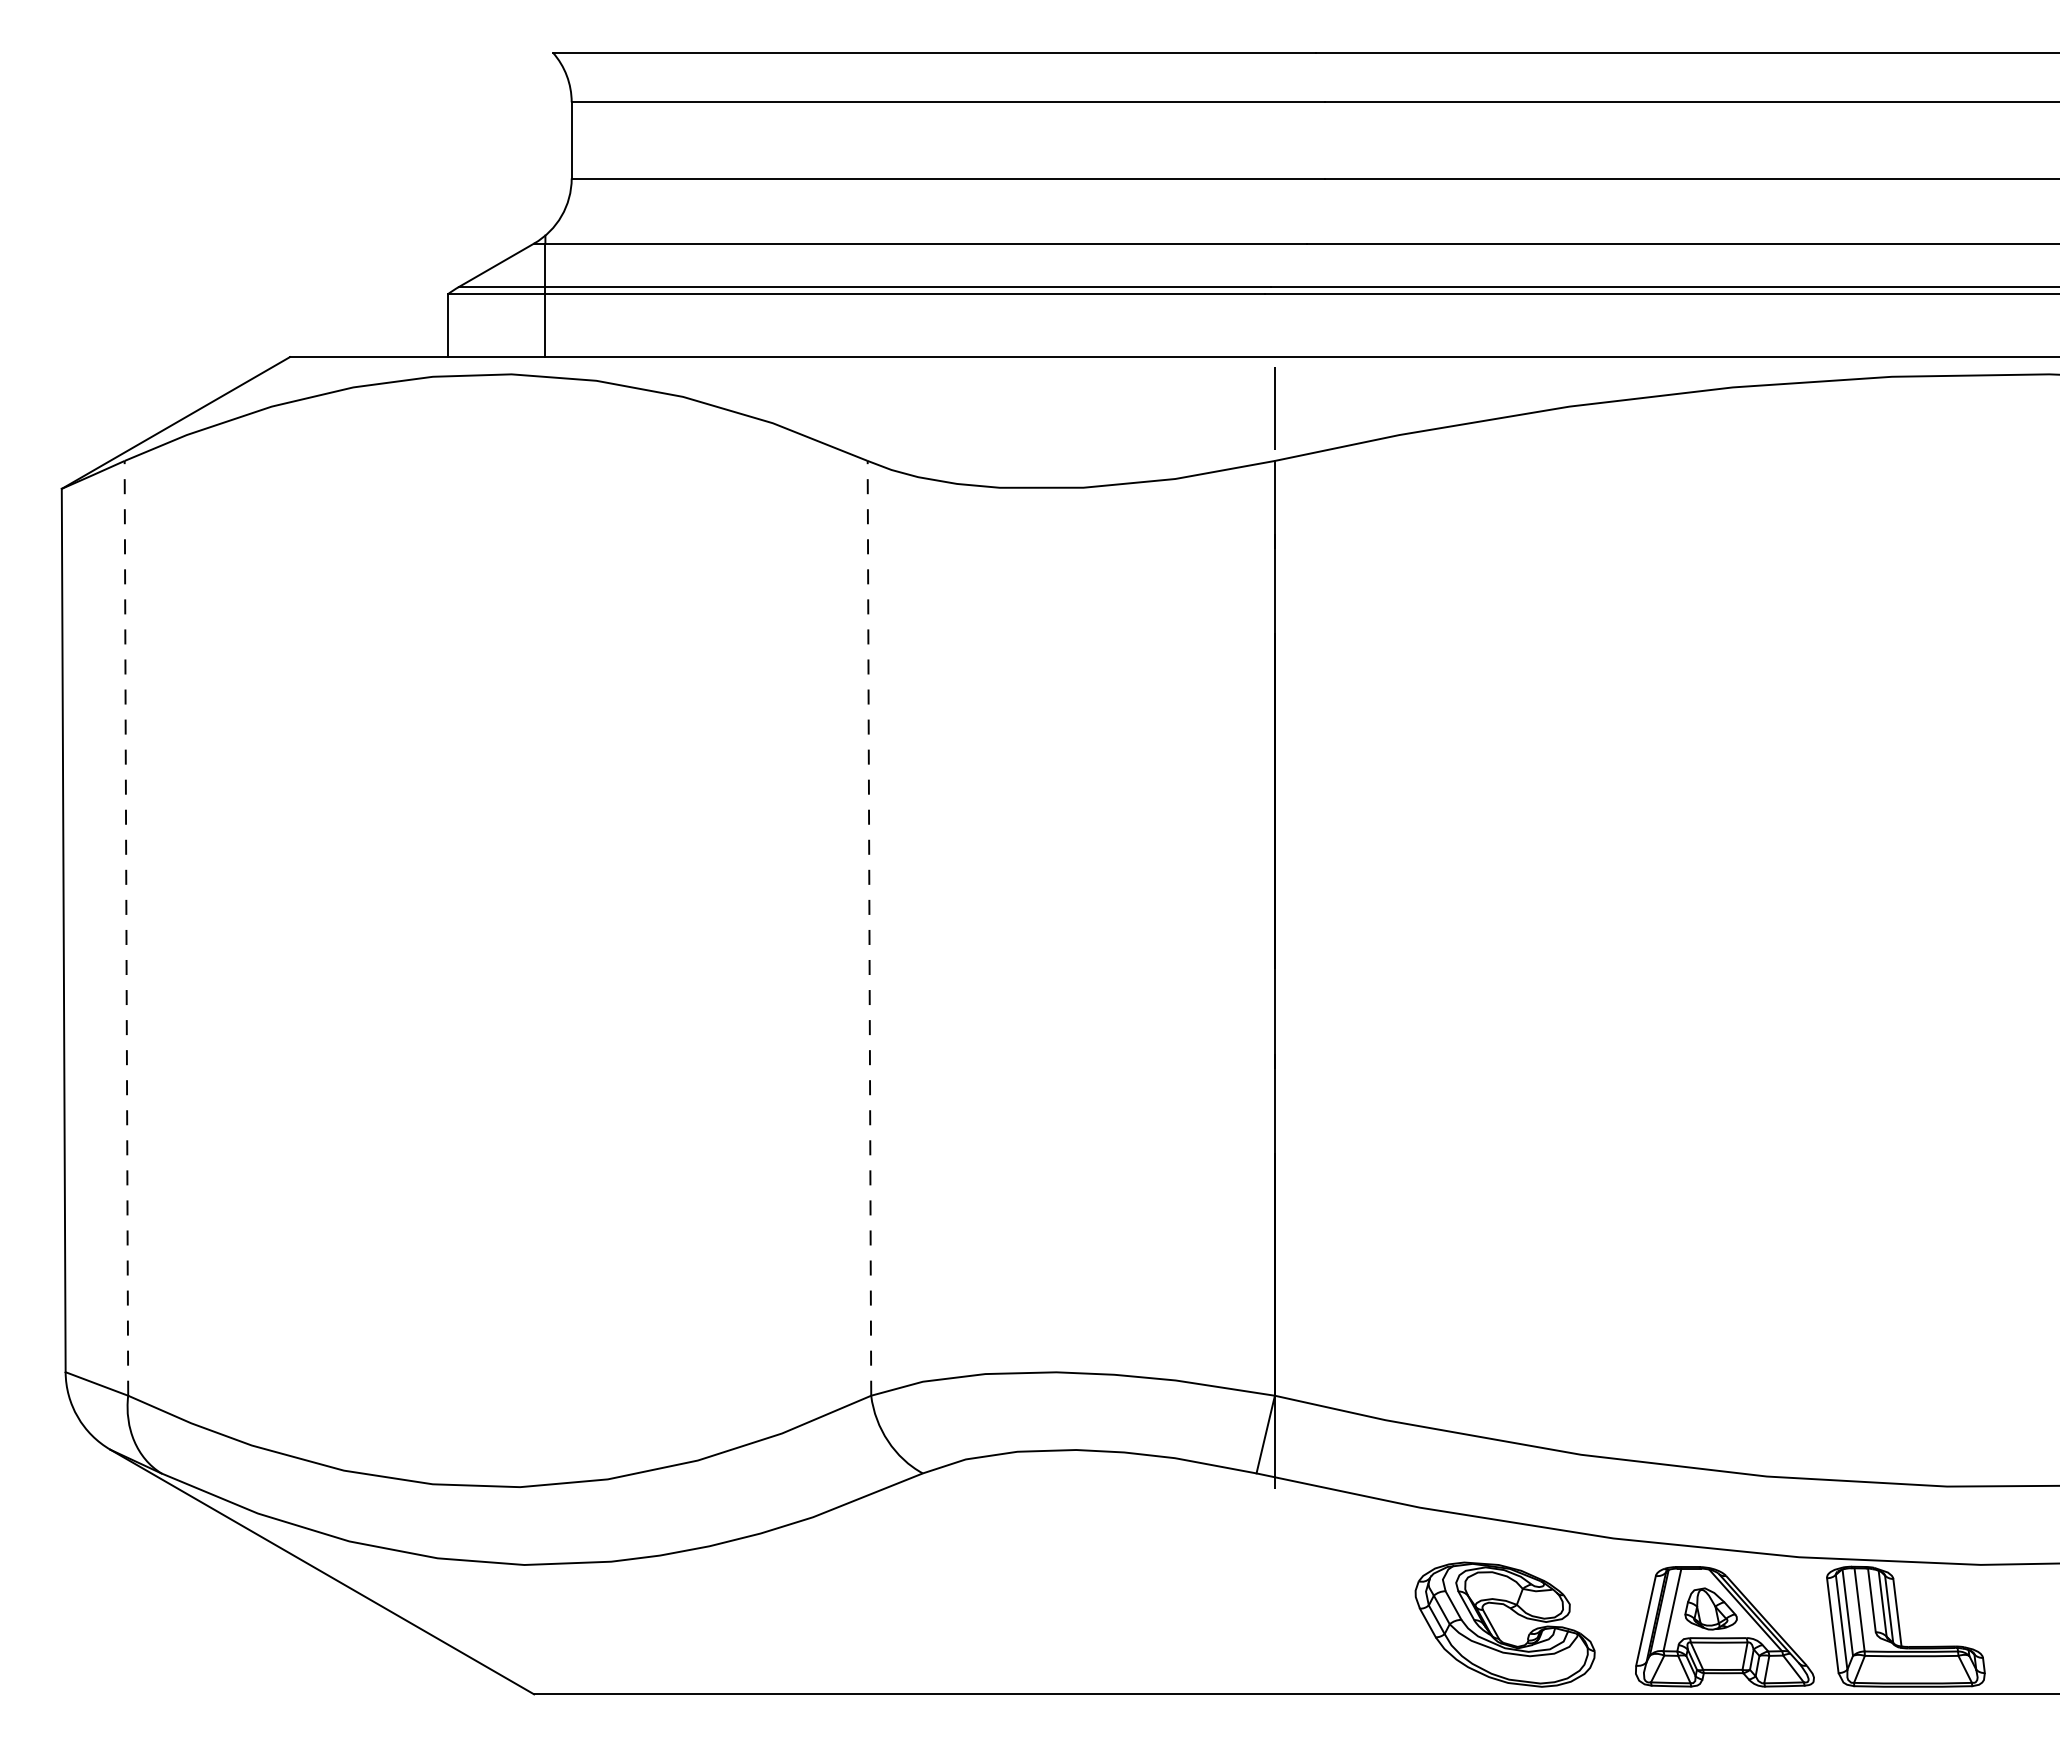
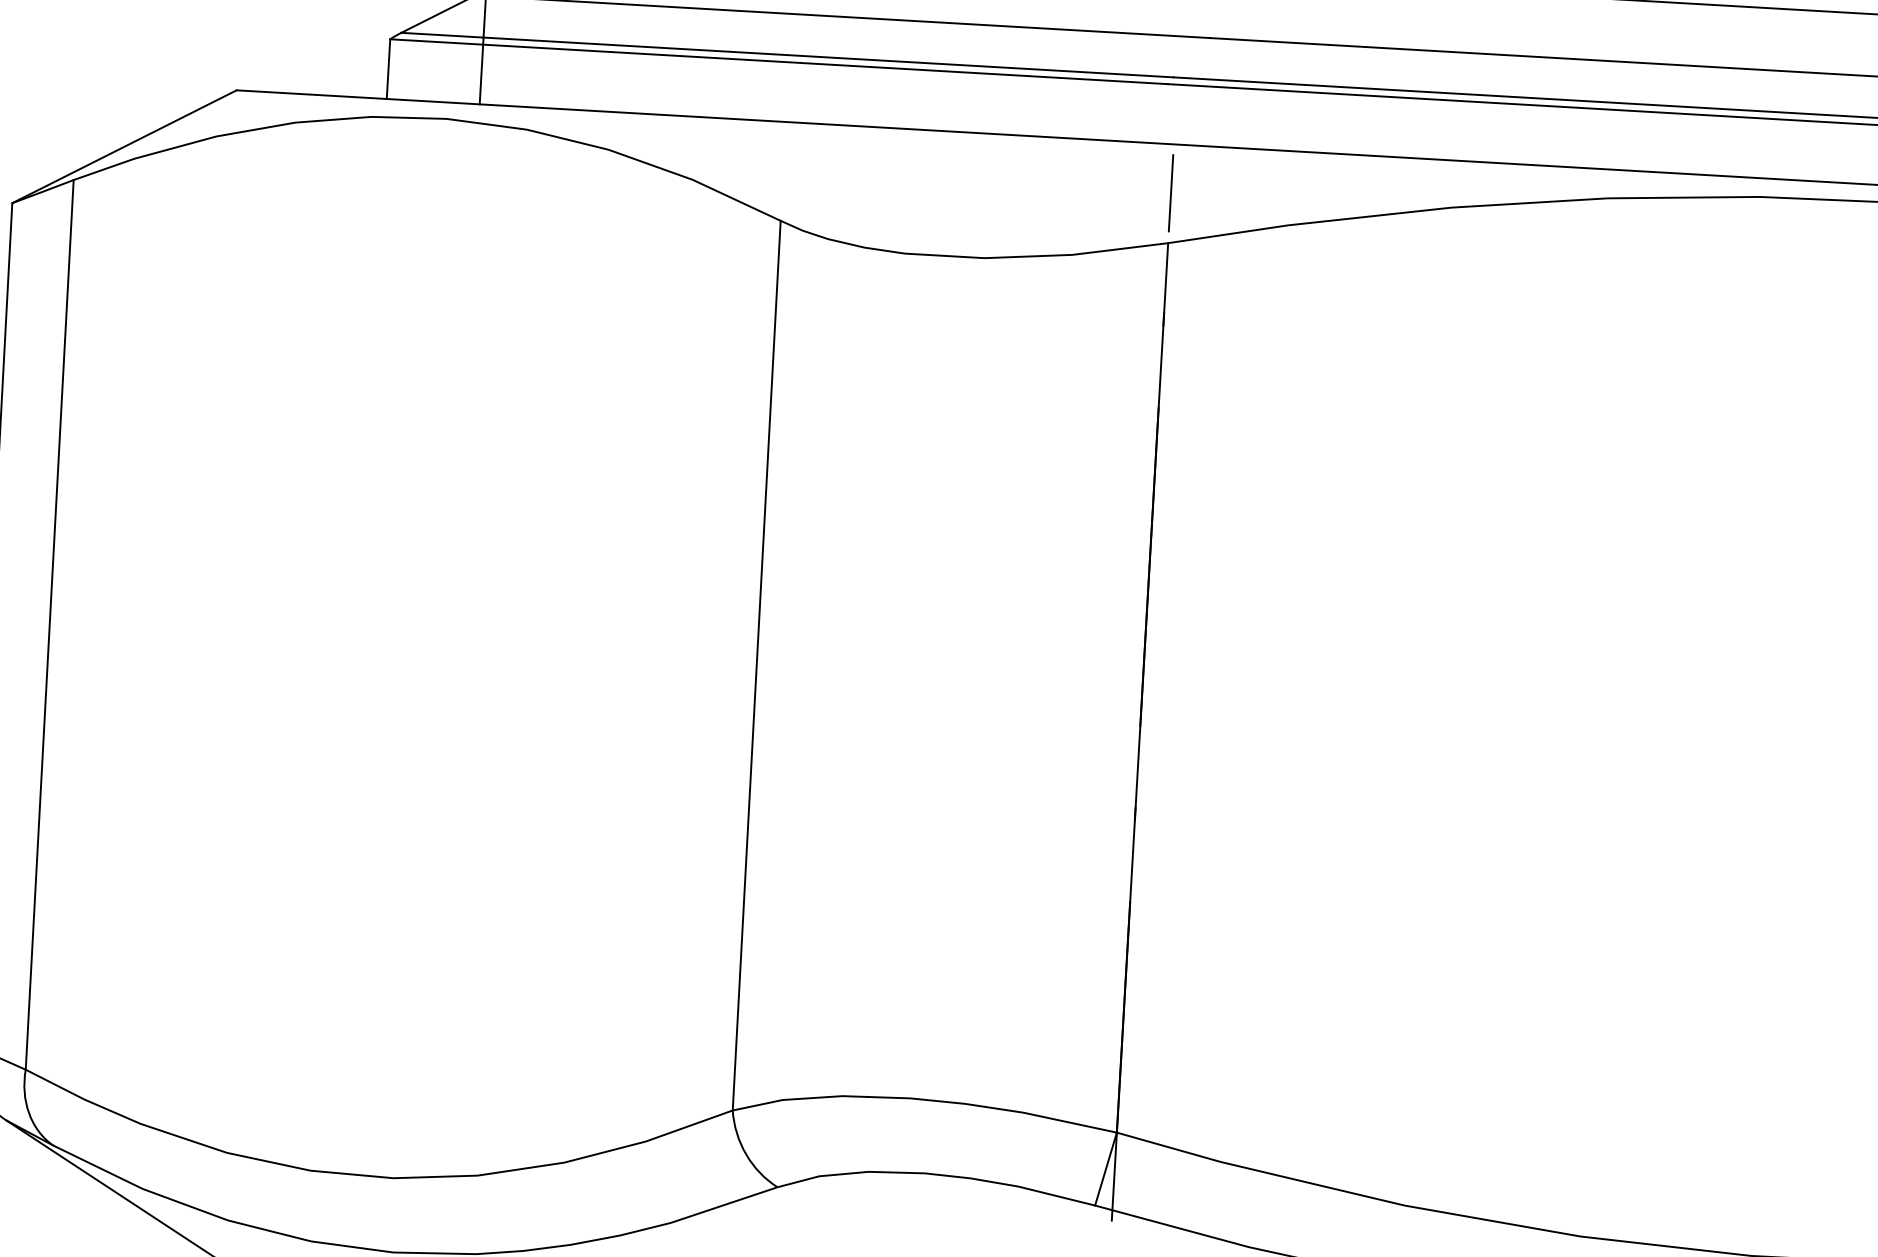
line: (126, 927) -> (49, 624), dashed -> solid
line: (869, 927) -> (756, 664), dashed -> solid

